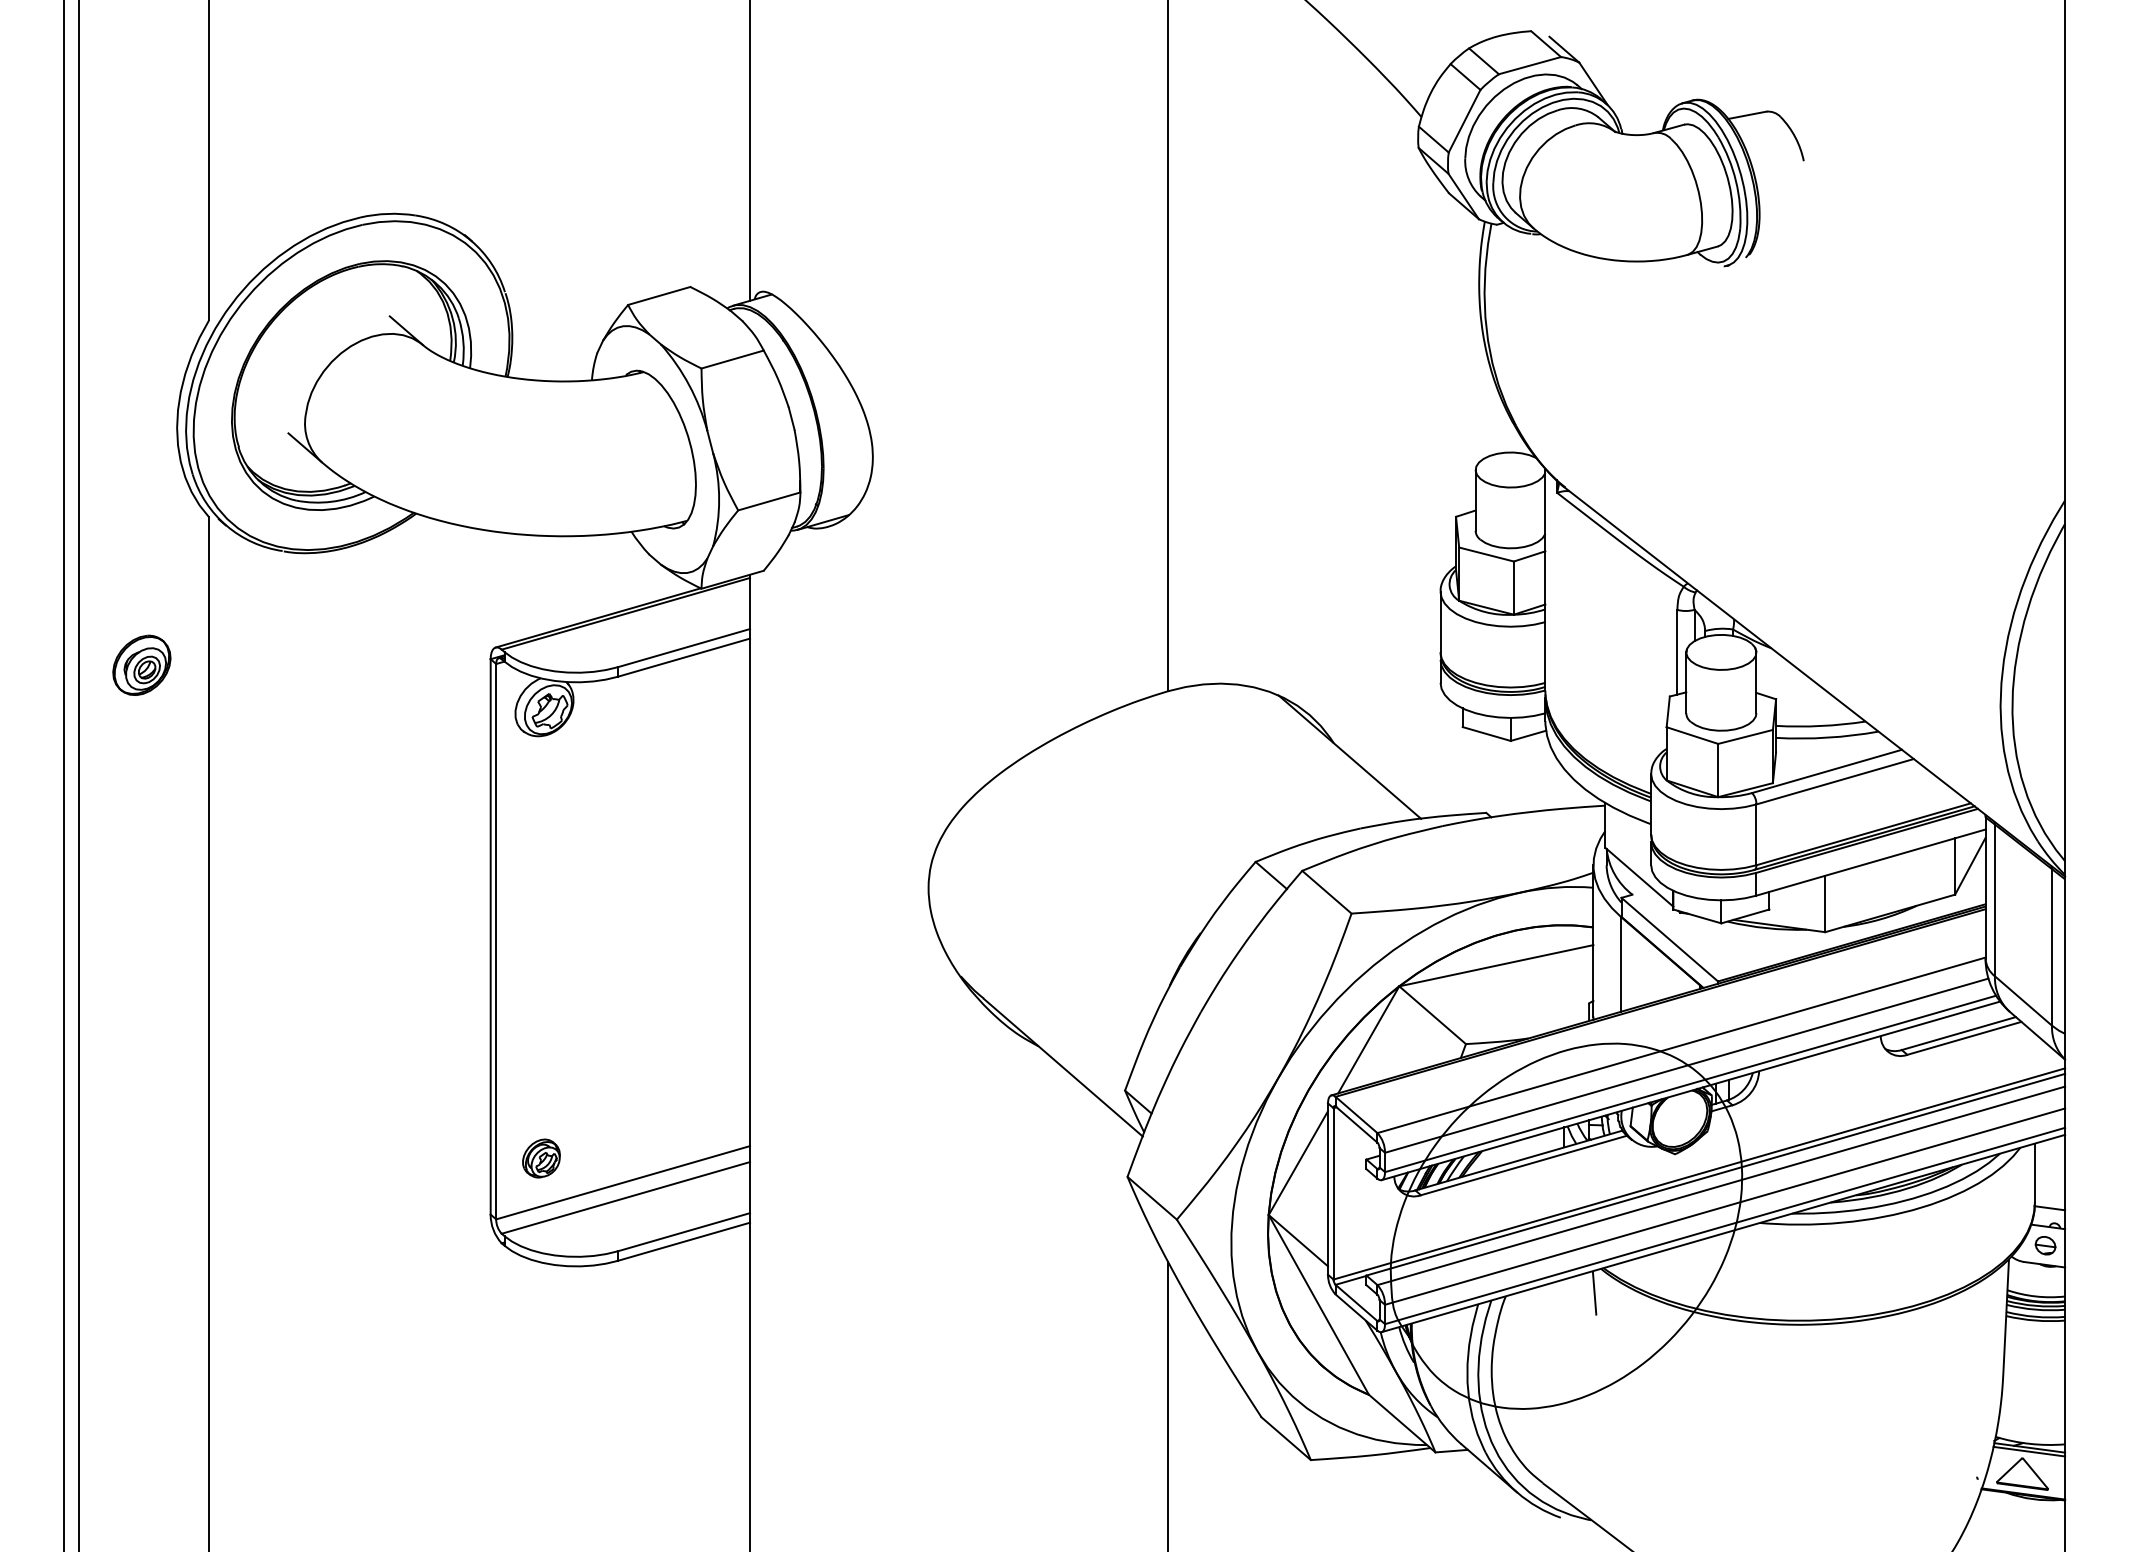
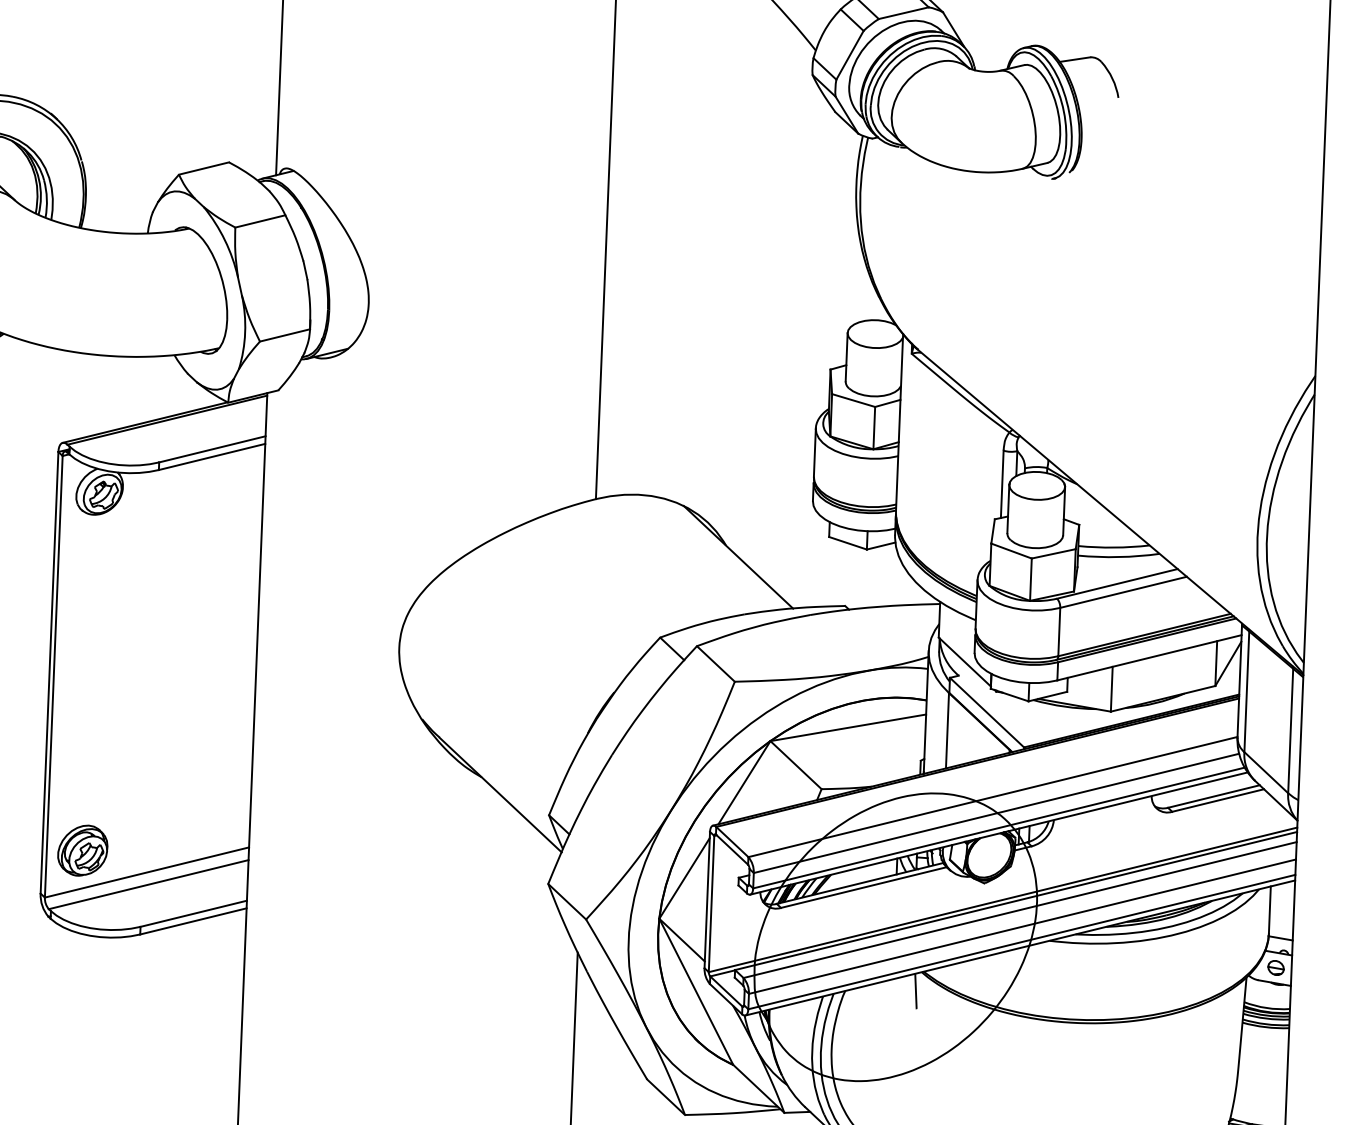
part: (541, 1158) -> (82, 850), size x1.67

